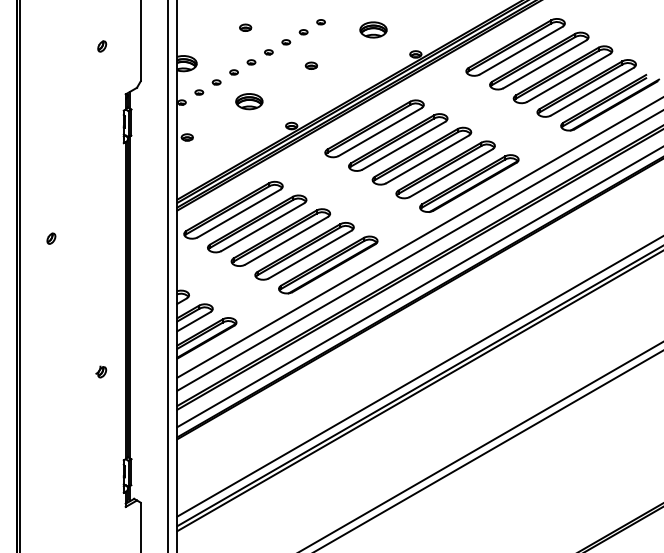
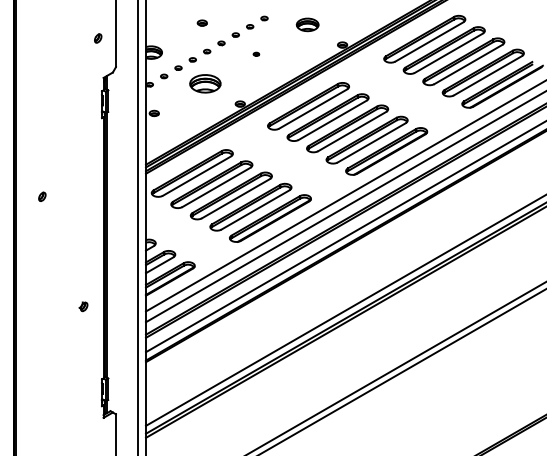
part: (102, 46) -> (98, 38), moved
part: (310, 65) -> (255, 54), size x0.6
part: (249, 101) -> (205, 83), size x1.4

